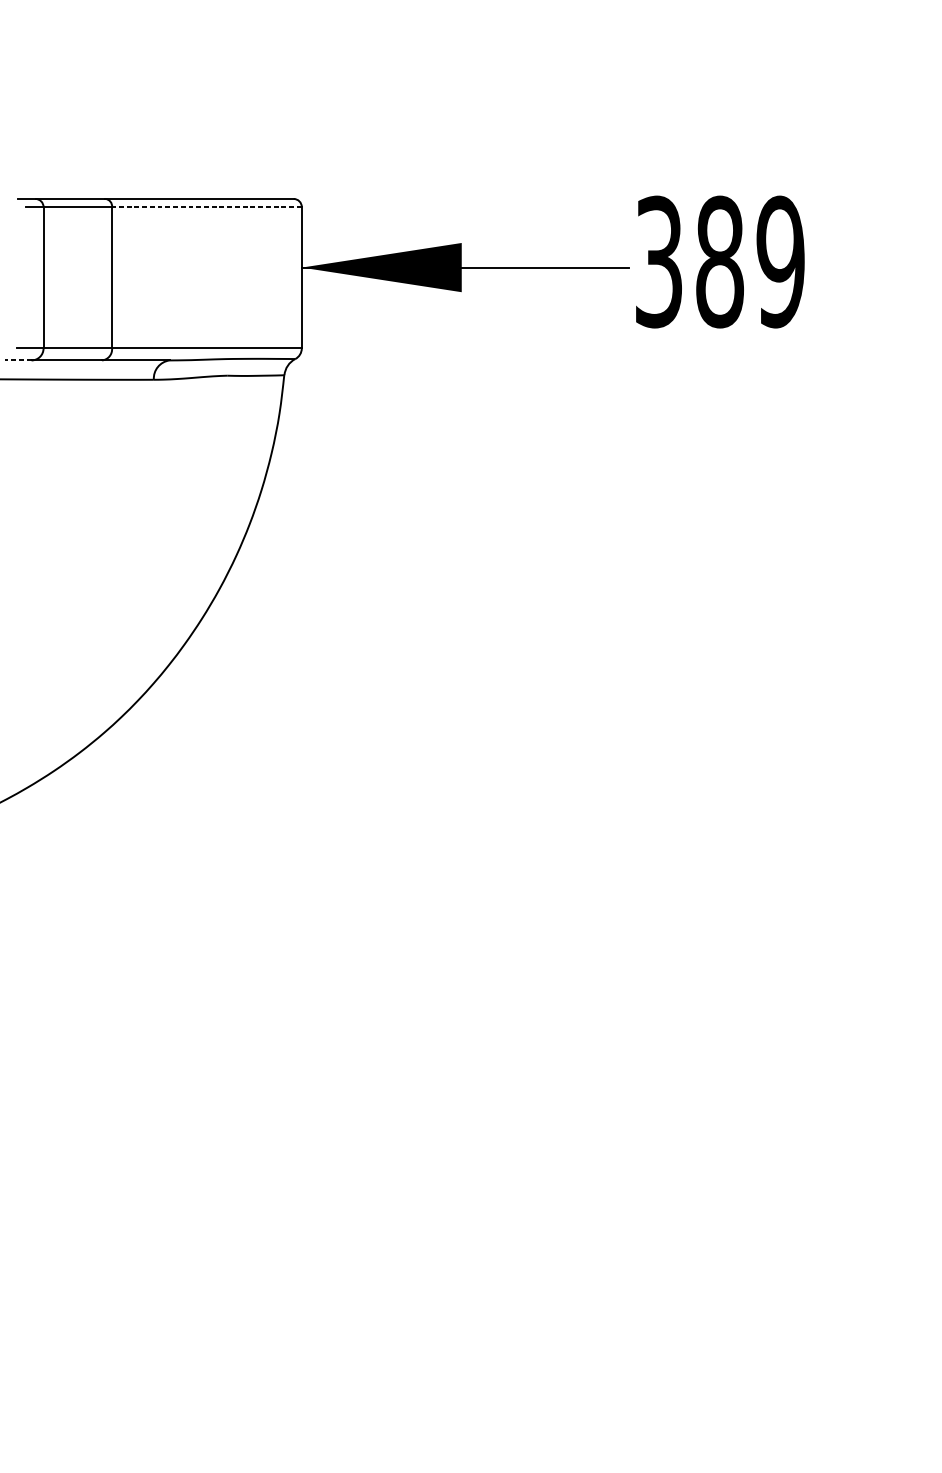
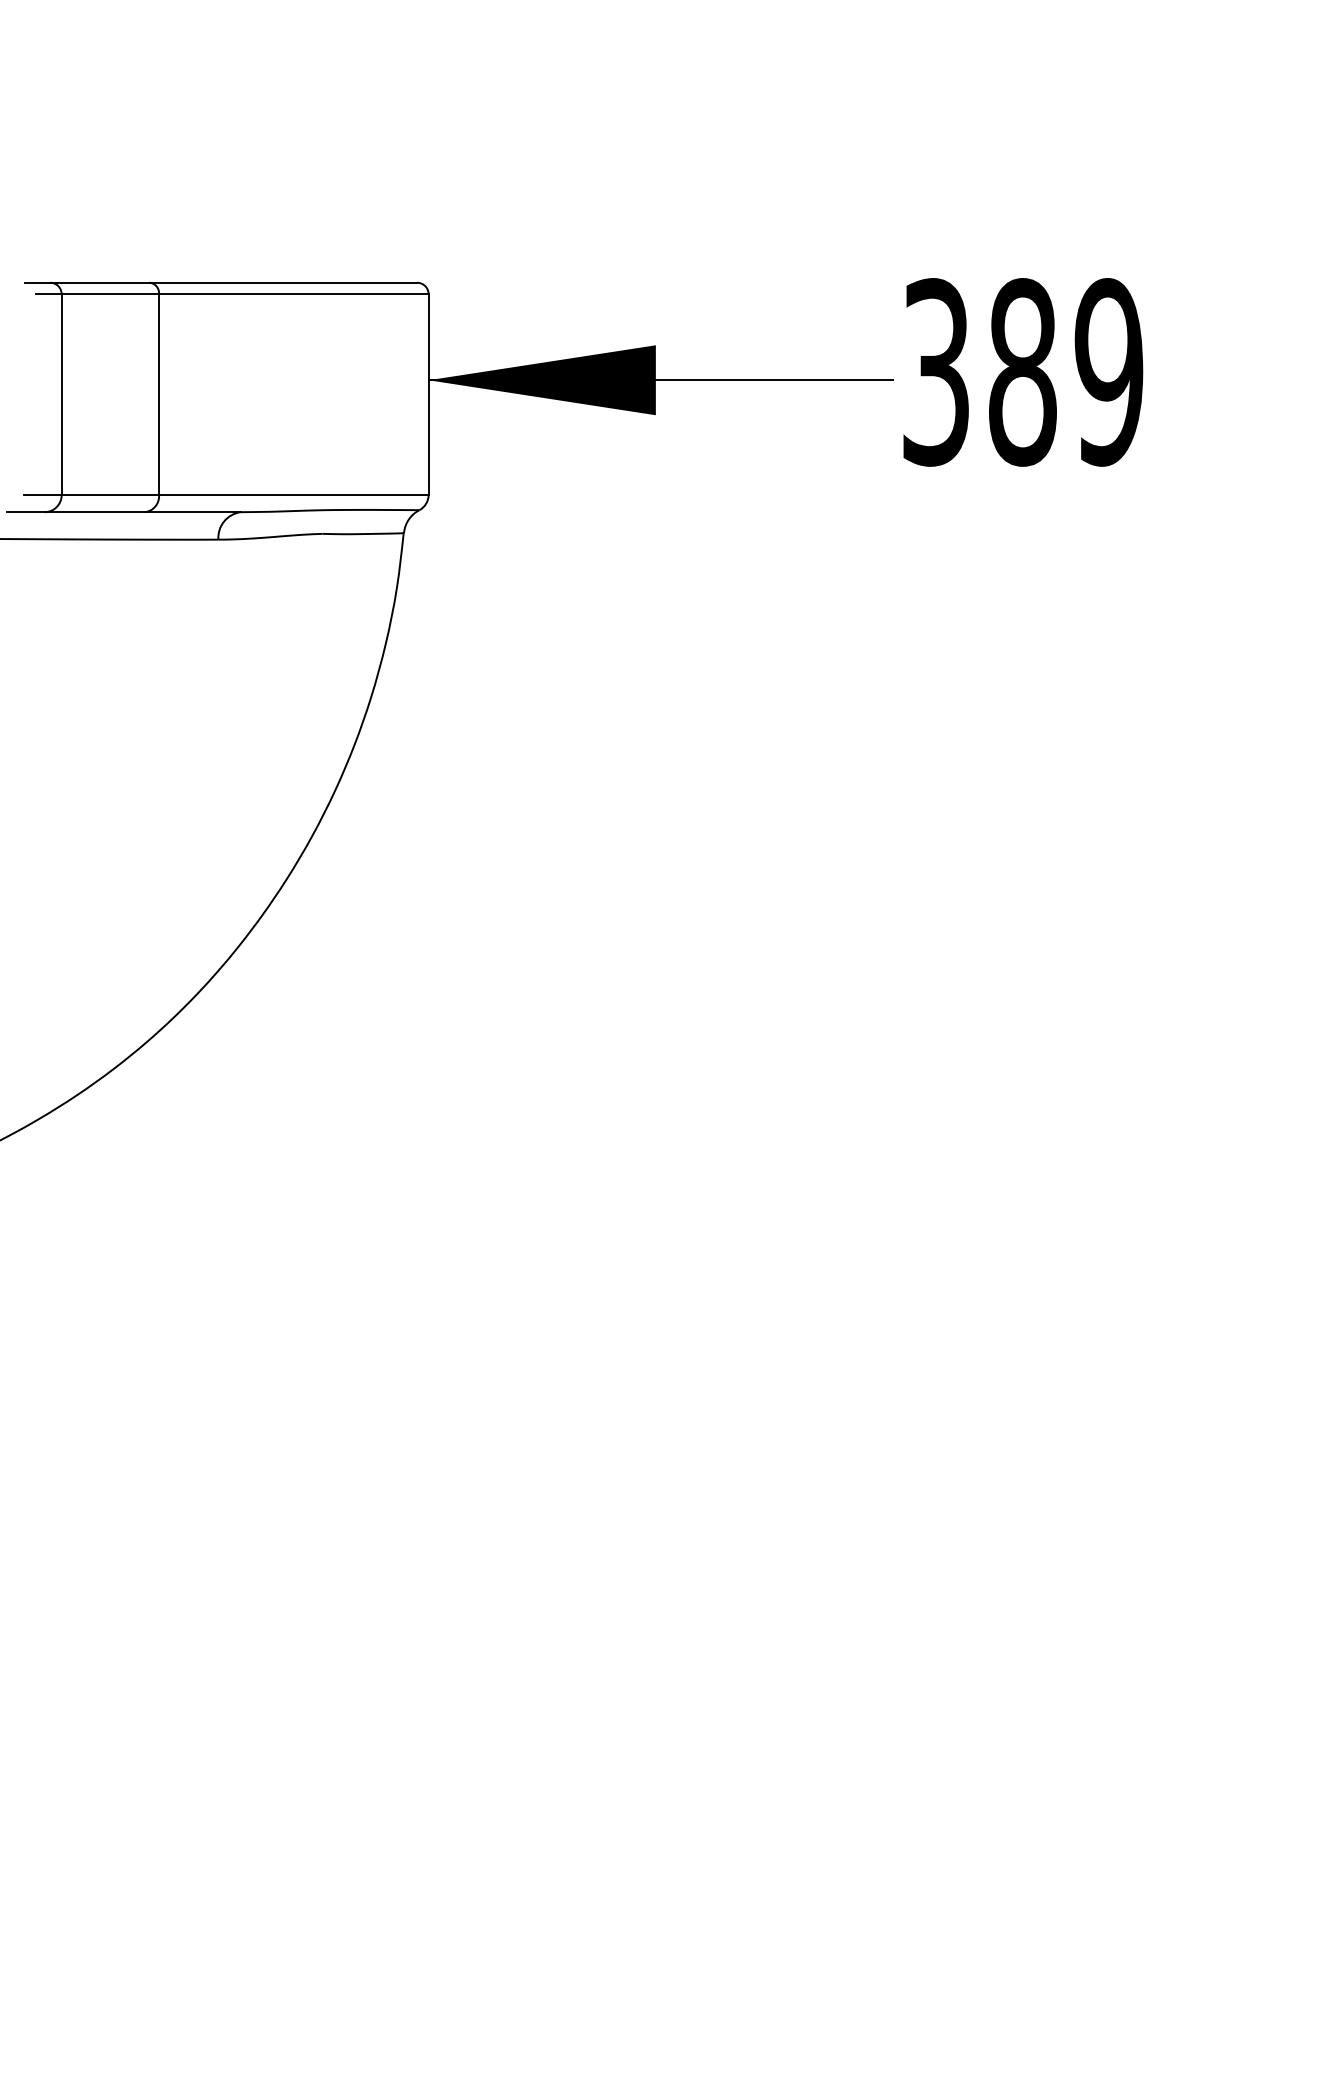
line: (206, 207) -> (293, 294), dashed -> solid
line: (18, 360) -> (25, 512), dashed -> solid

